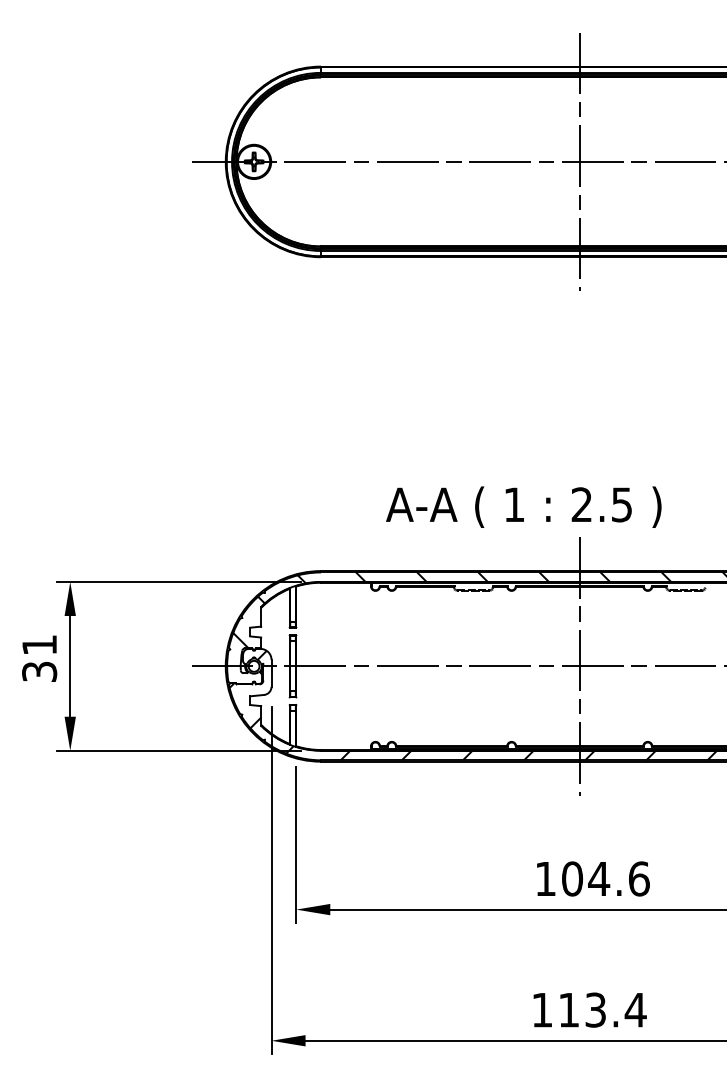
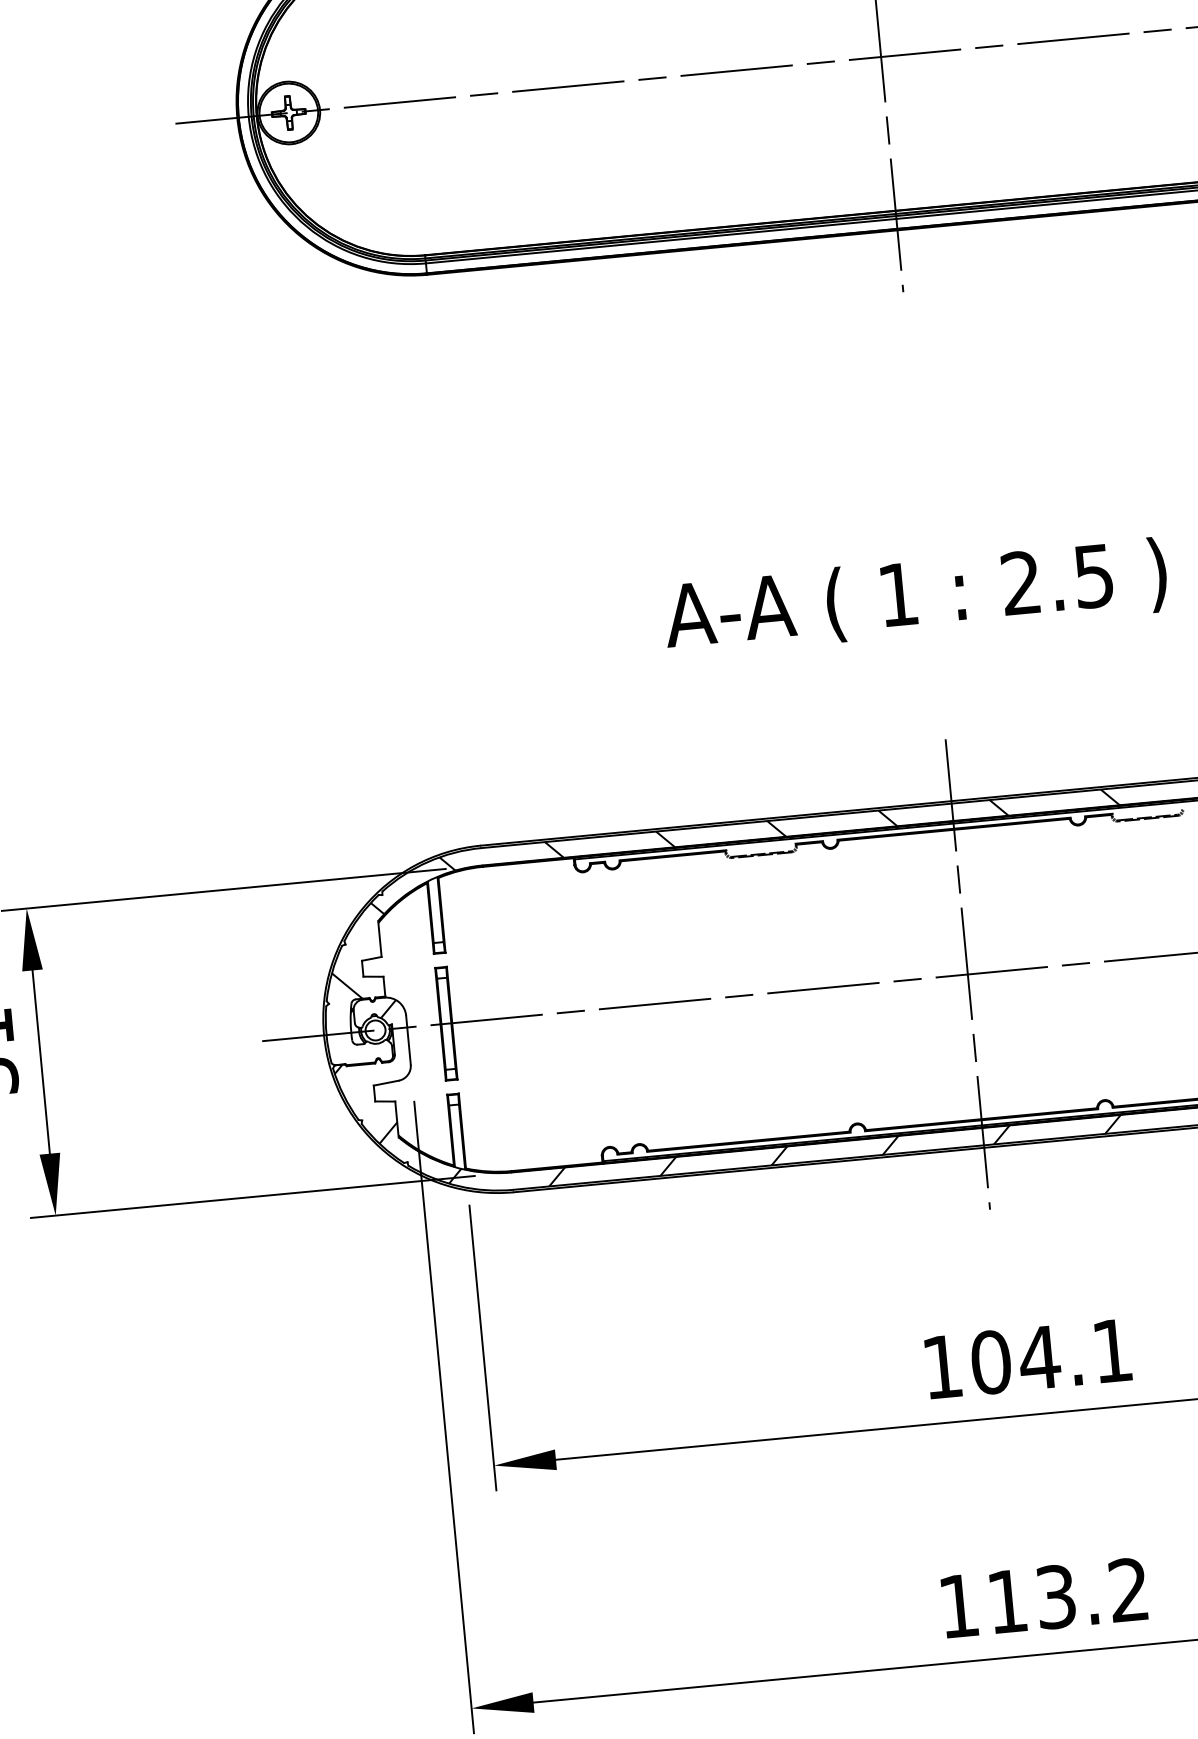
text: (523, 506) -> (915, 596), moved
text: (639, 878) -> (1113, 1350), 104.6 -> 104.1
text: (635, 1009) -> (1128, 1588), 113.4 -> 113.2

